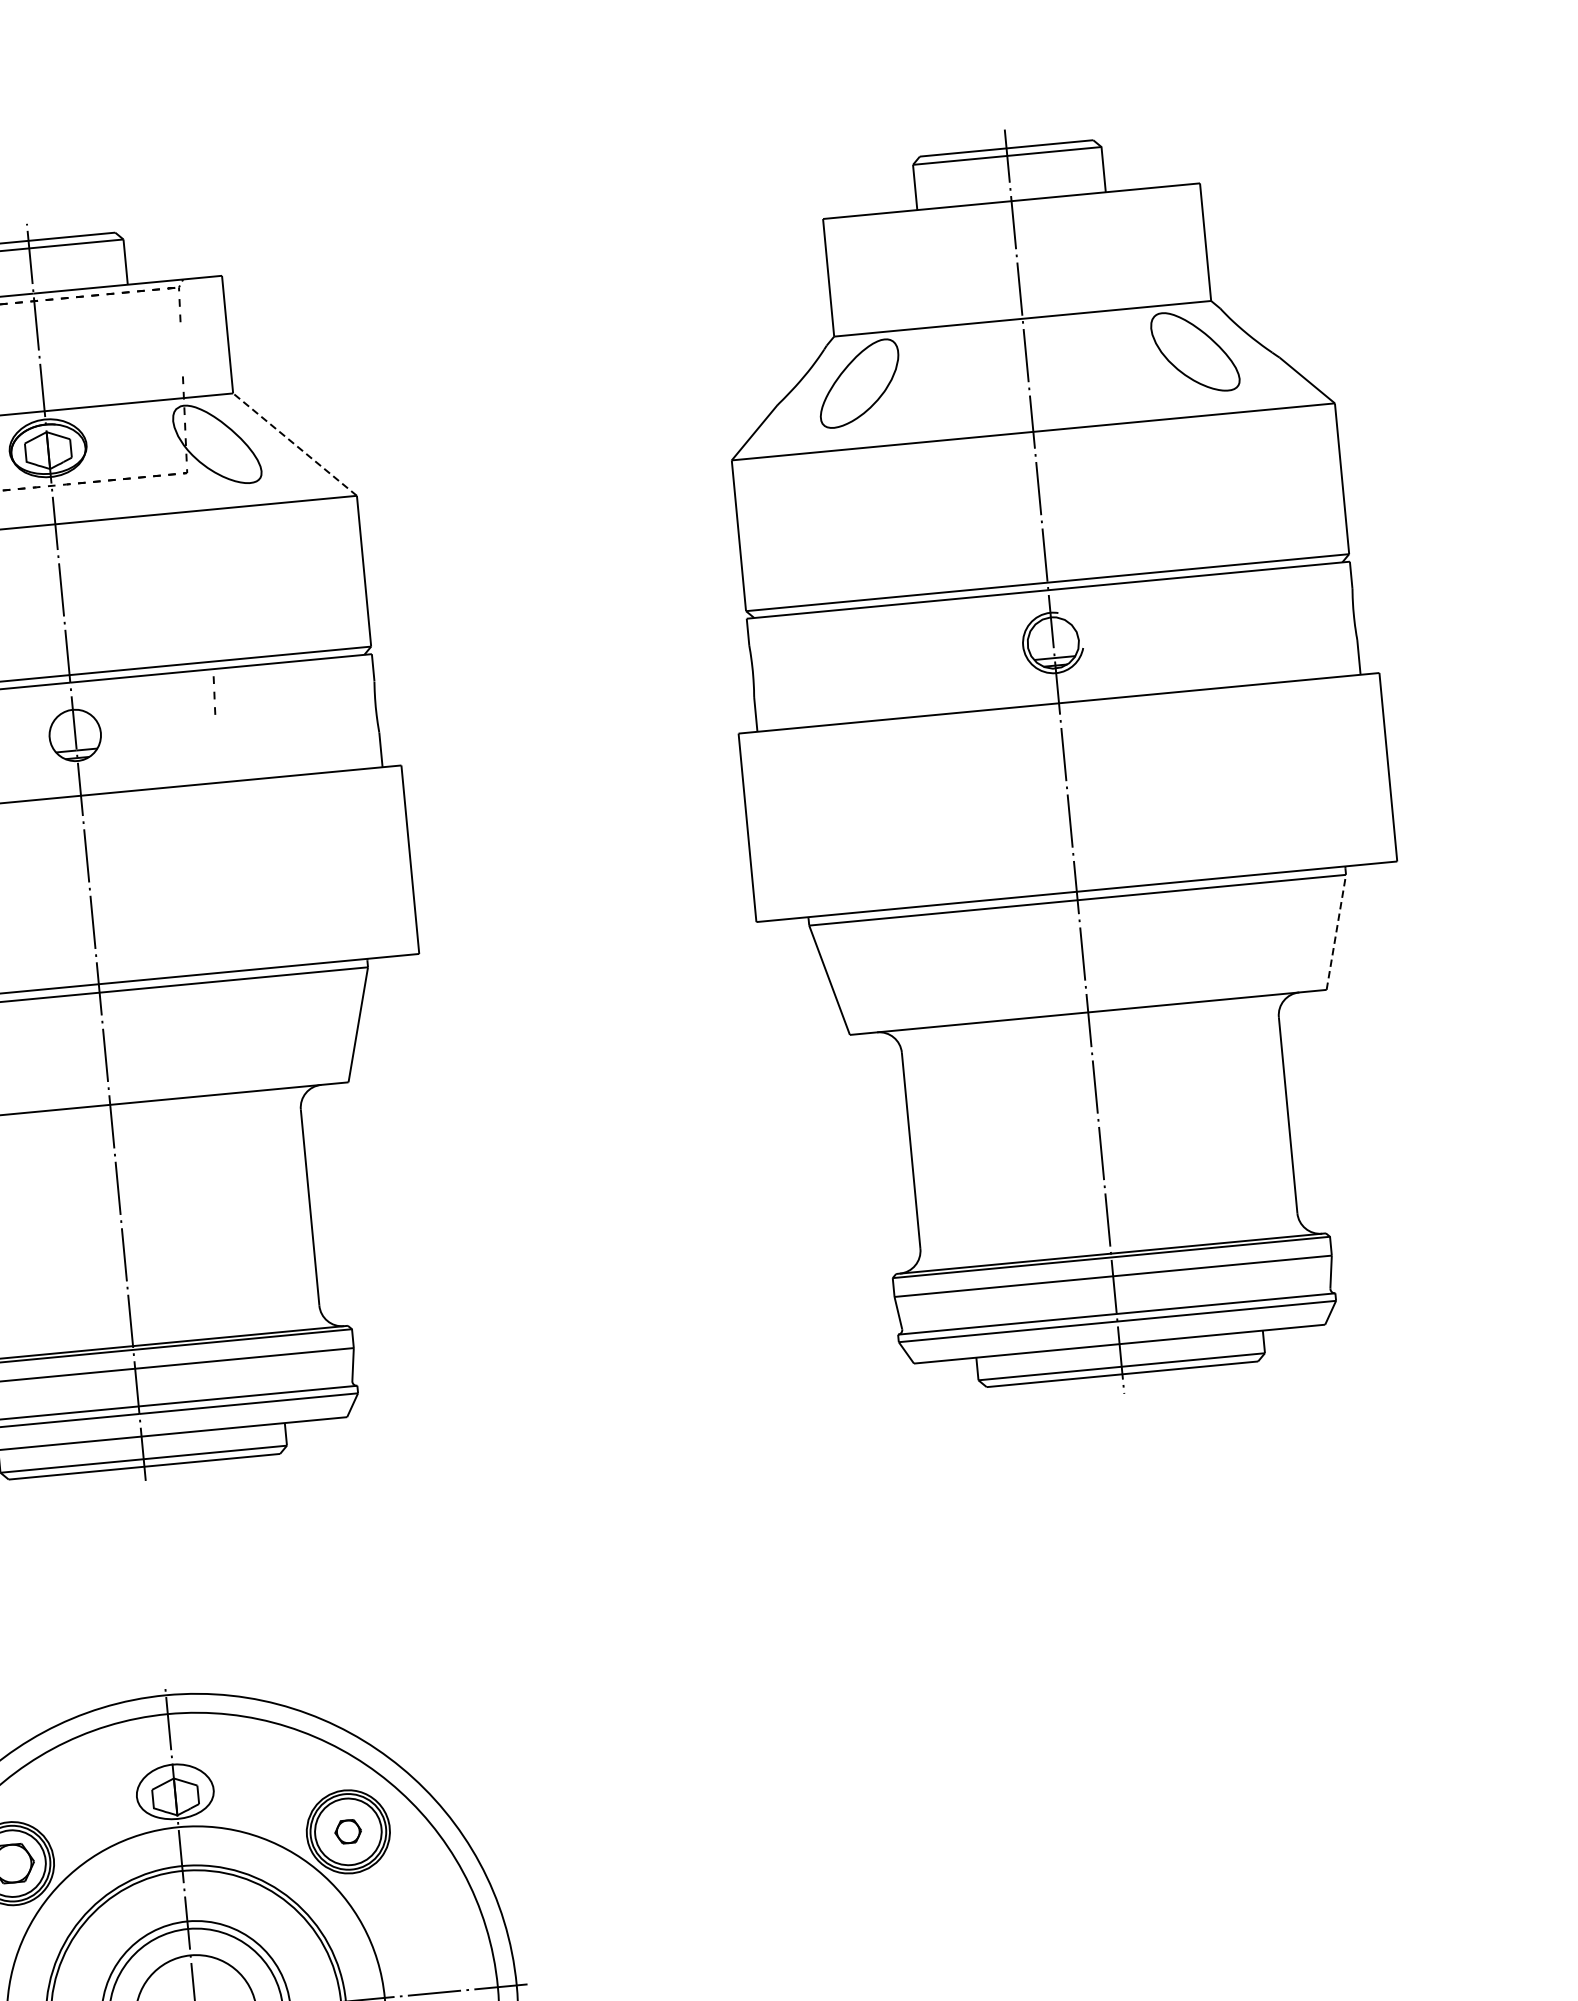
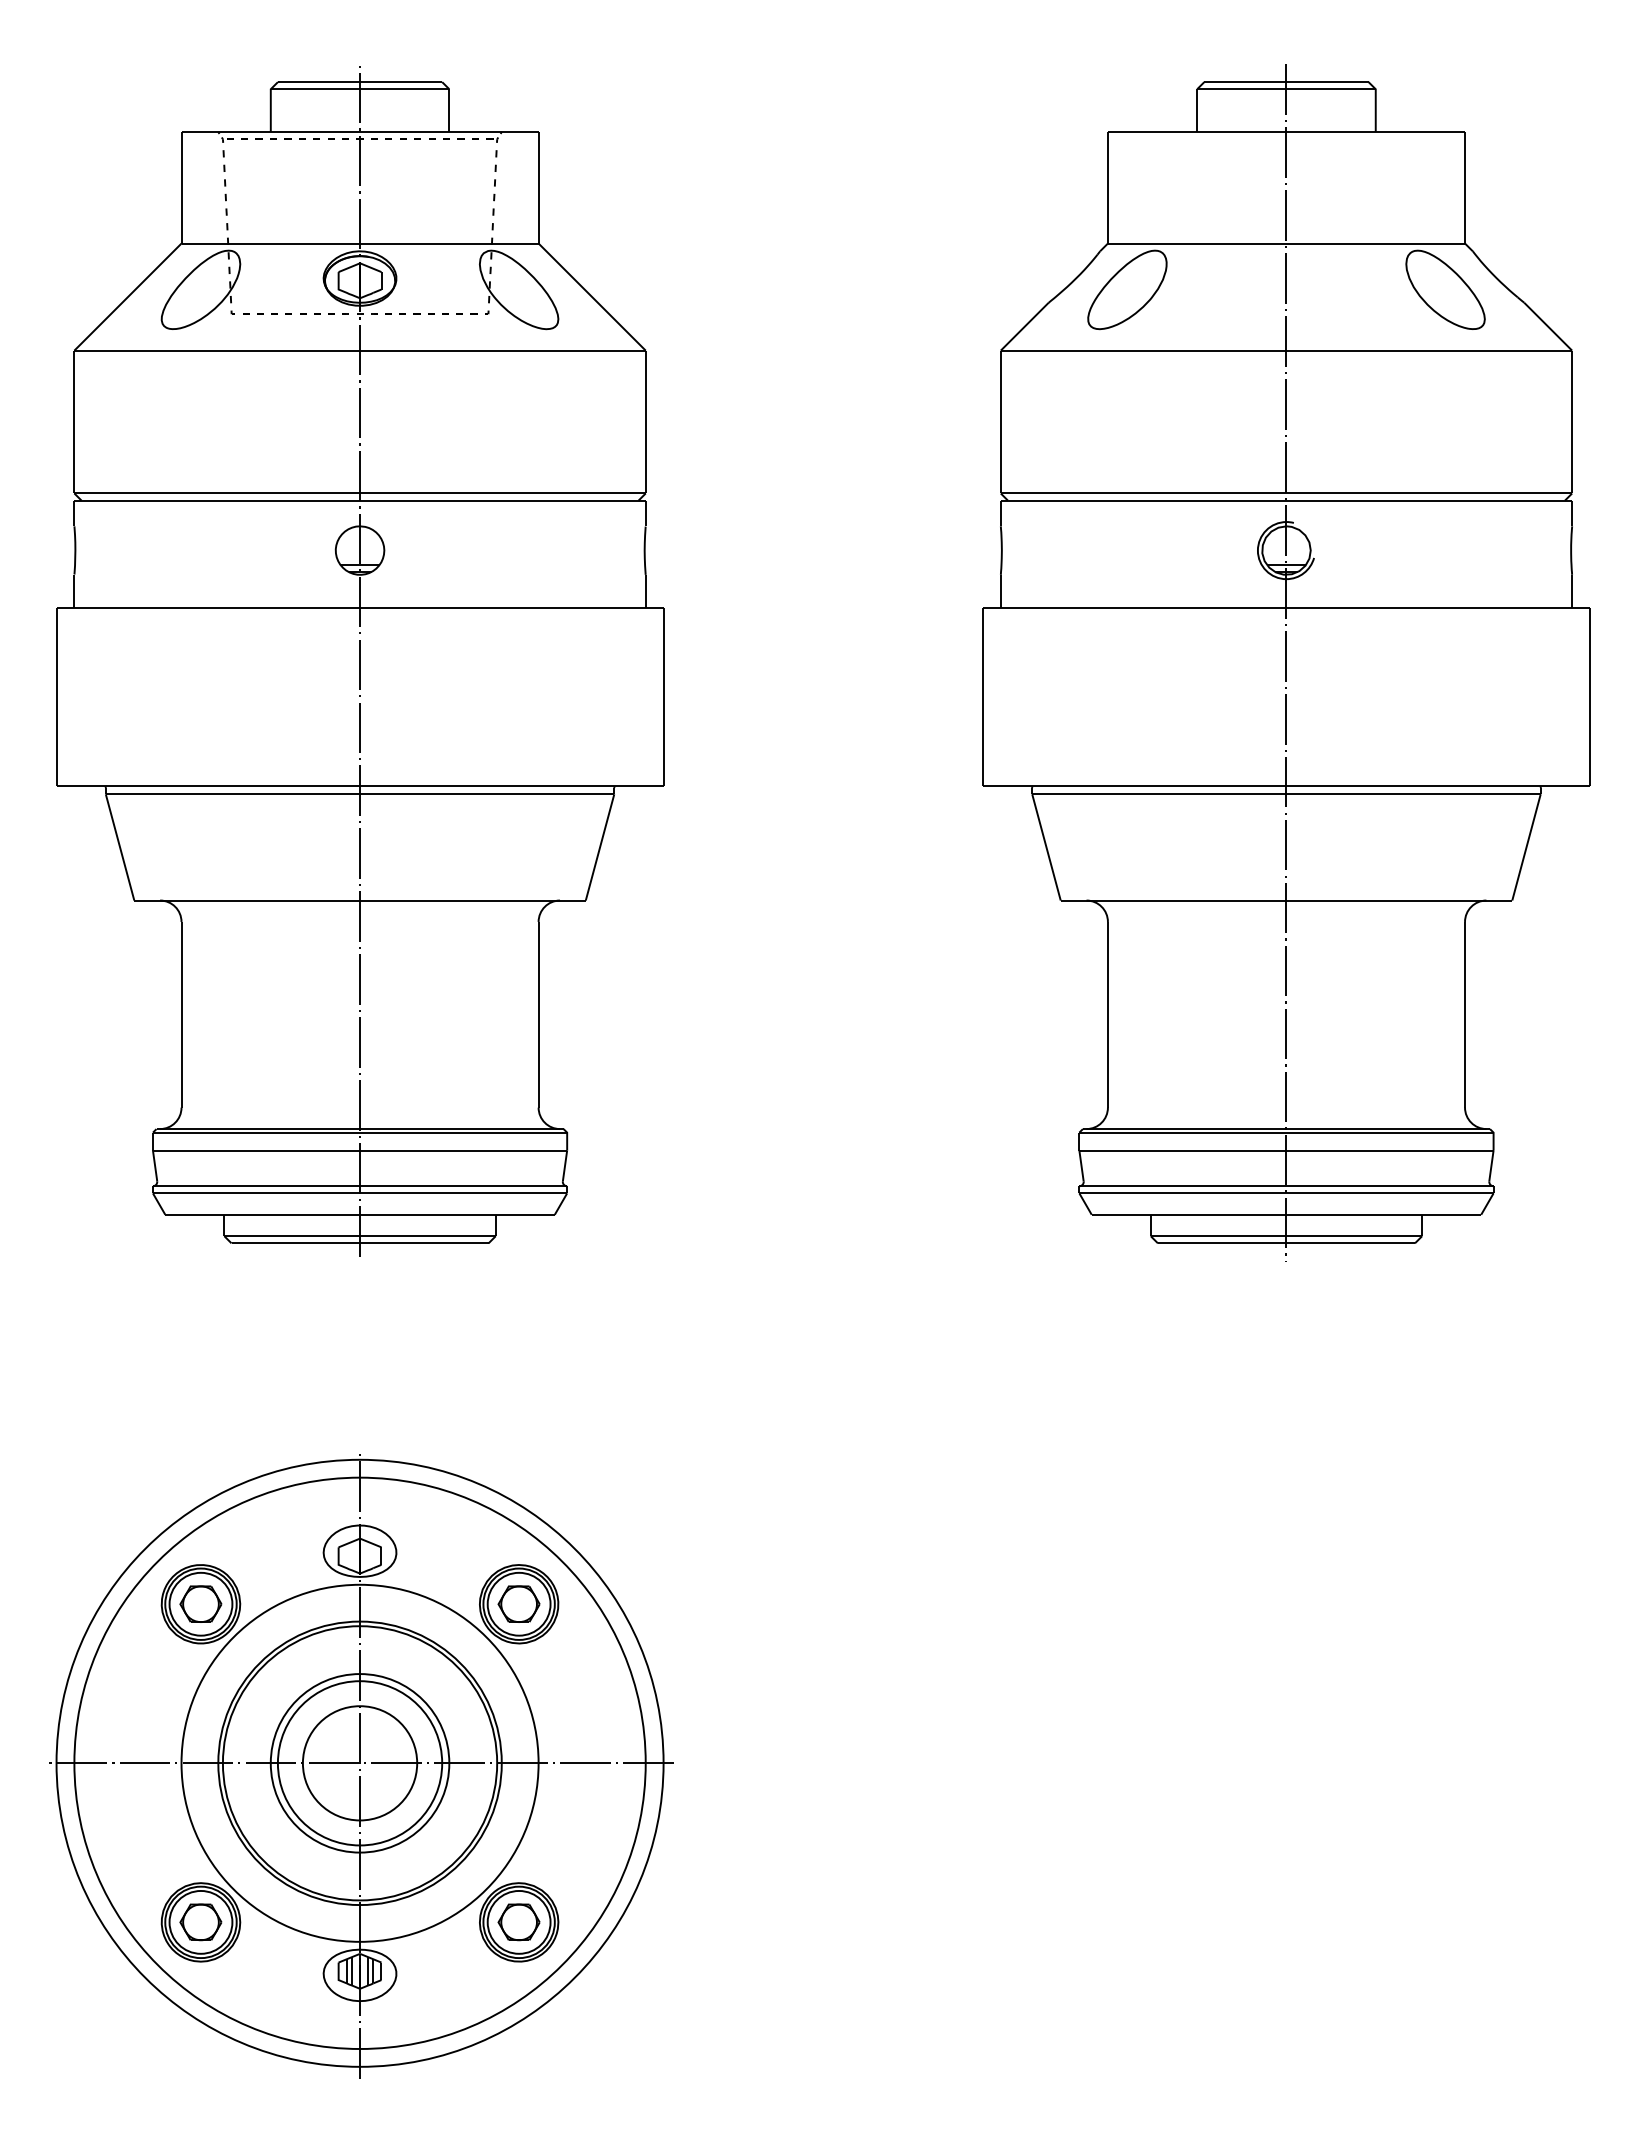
line: (295, 445) -> (592, 297), dashed -> solid
part: (213, 695) -> (493, 197), moved
line: (1336, 931) -> (1526, 846), dashed -> solid
part: (347, 1831) -> (518, 1603), size x1.67

